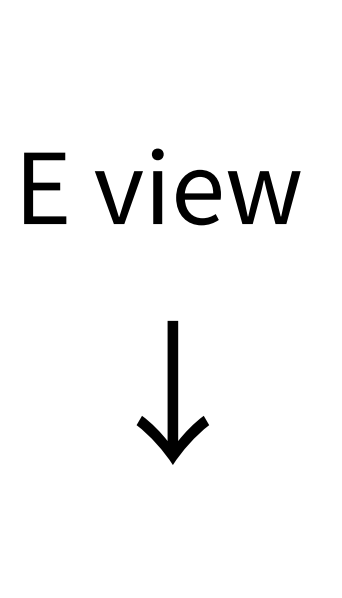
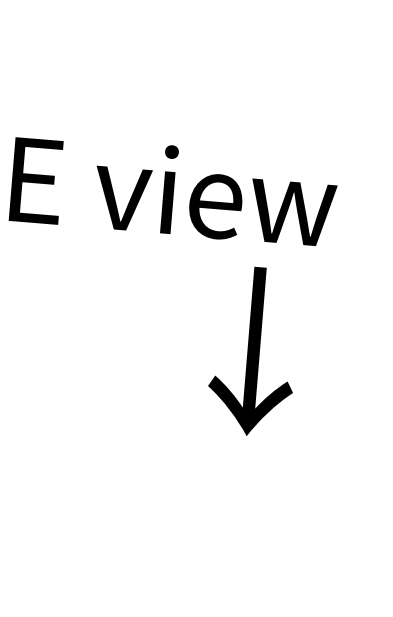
text: (172, 392) -> (253, 351), moved

